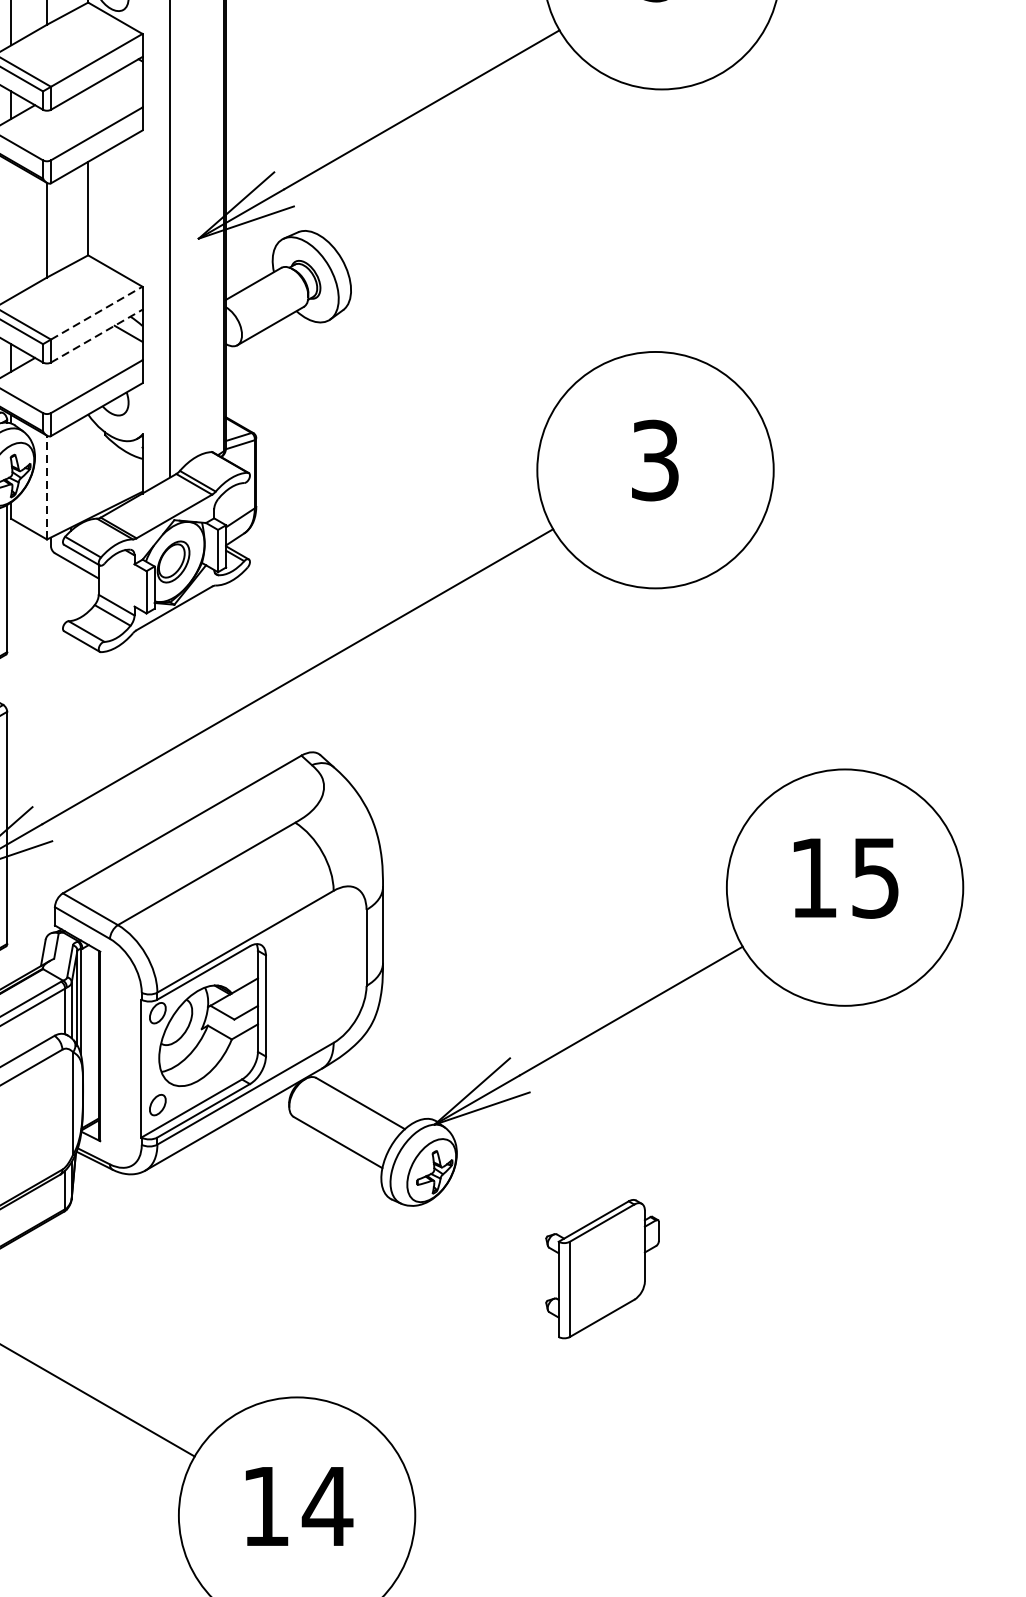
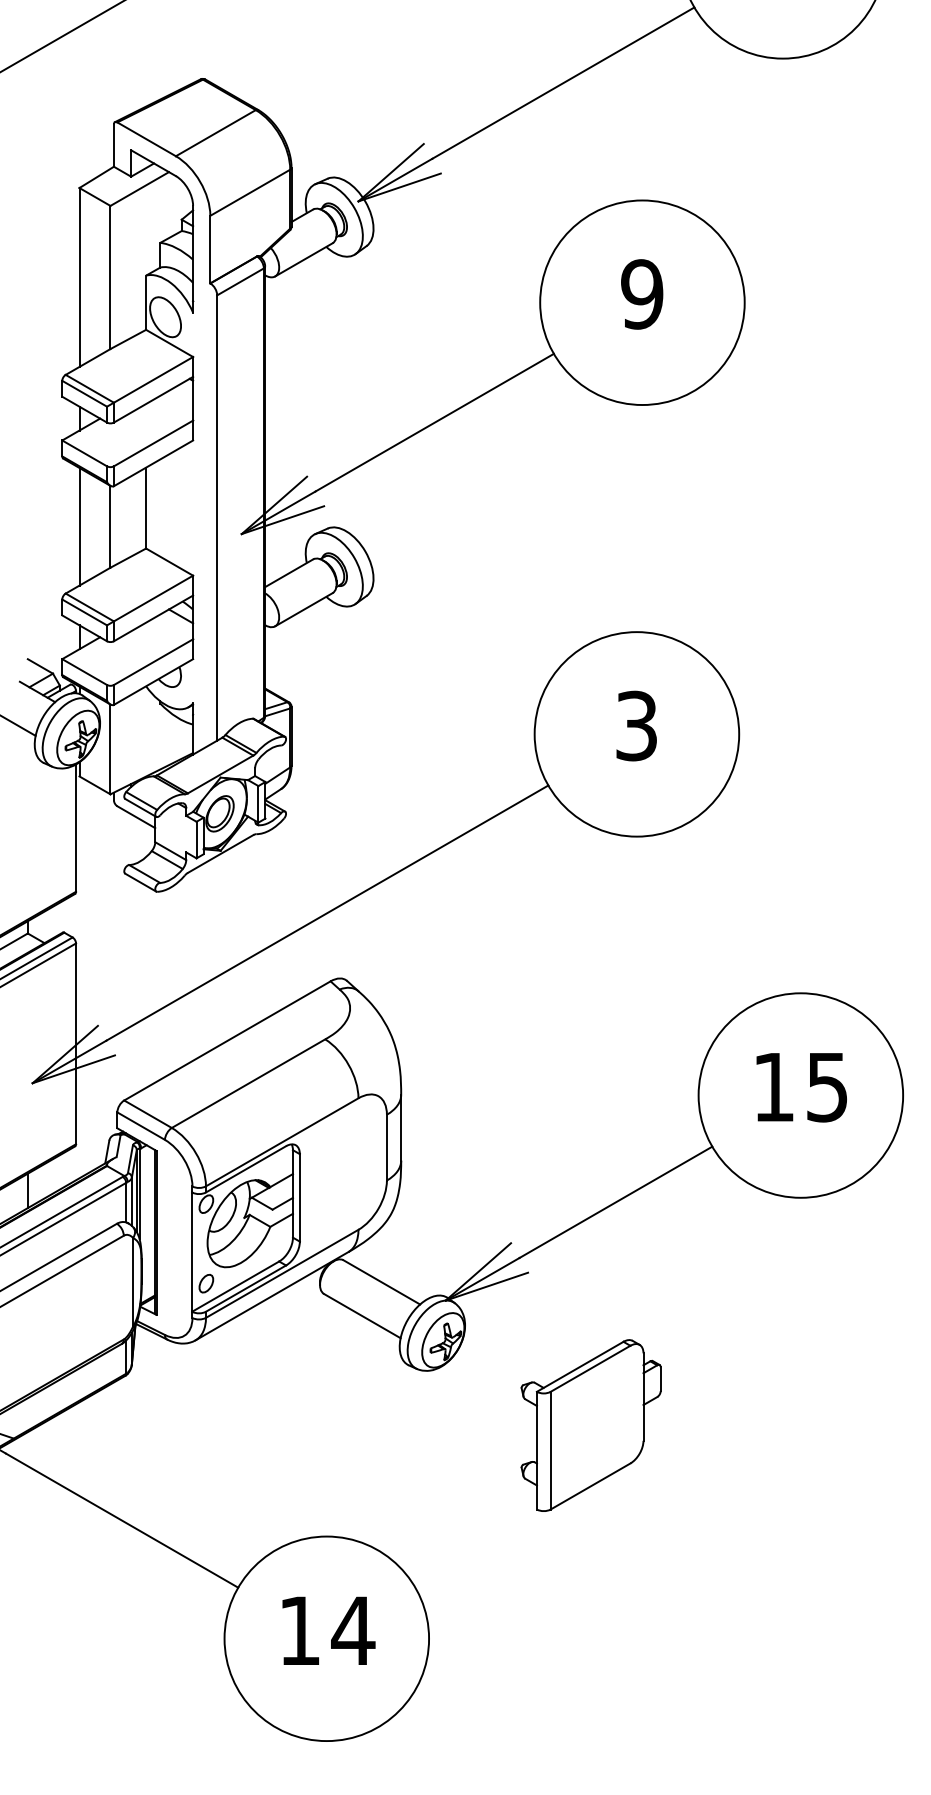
line: (11, 229) -> (79, 526), added
line: (96, 313) -> (153, 598), dashed -> solid
line: (96, 336) -> (153, 618), dashed -> solid
line: (47, 487) -> (110, 749), dashed -> solid
part: (601, 1269) -> (590, 1425), size x1.43

